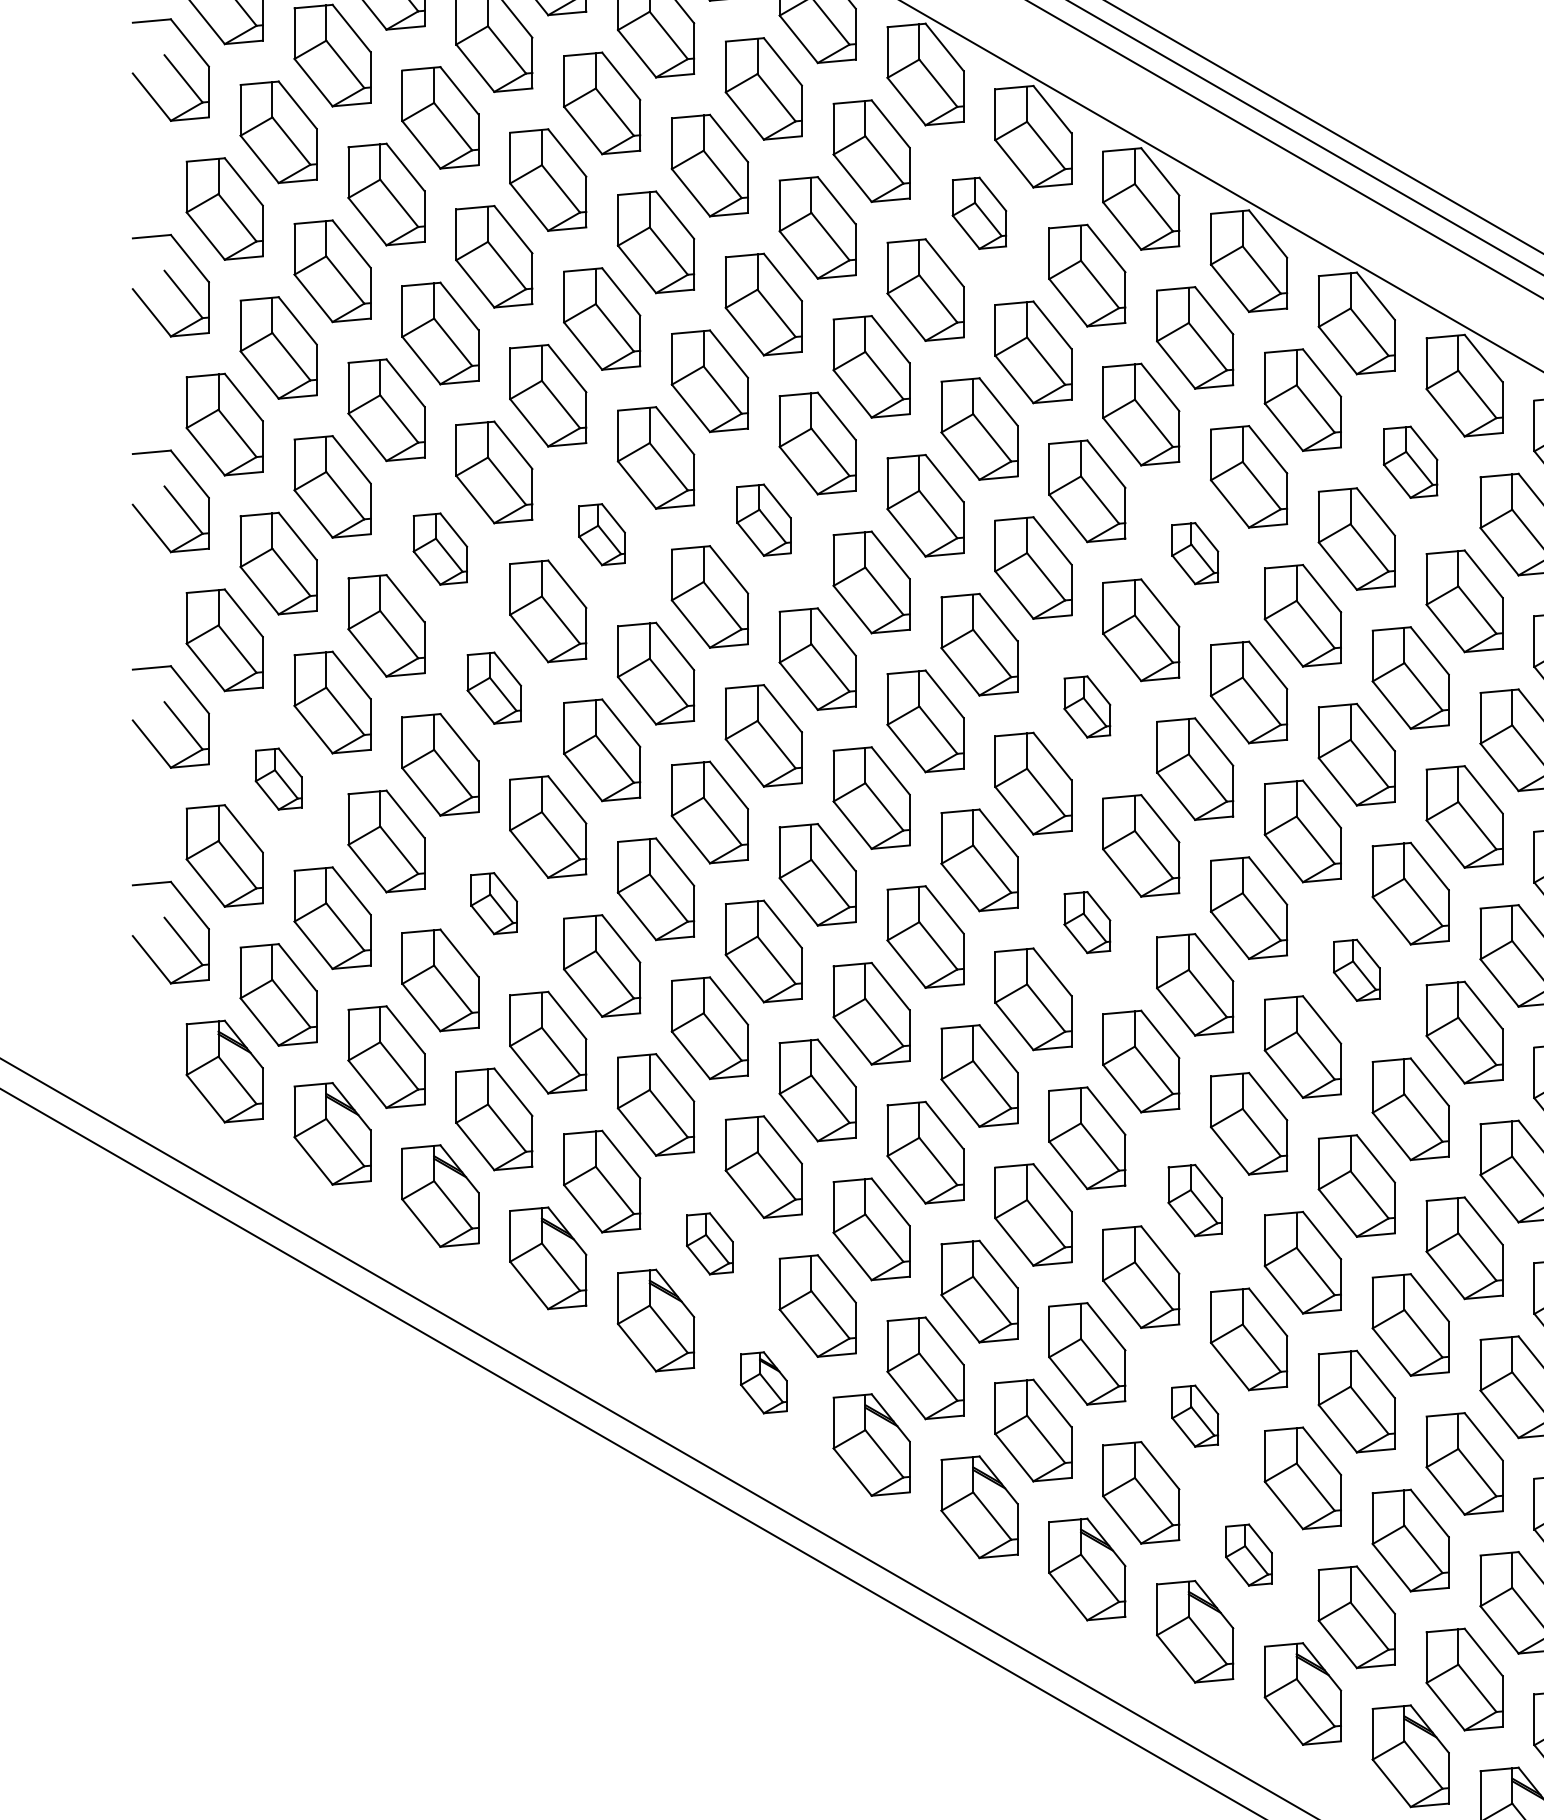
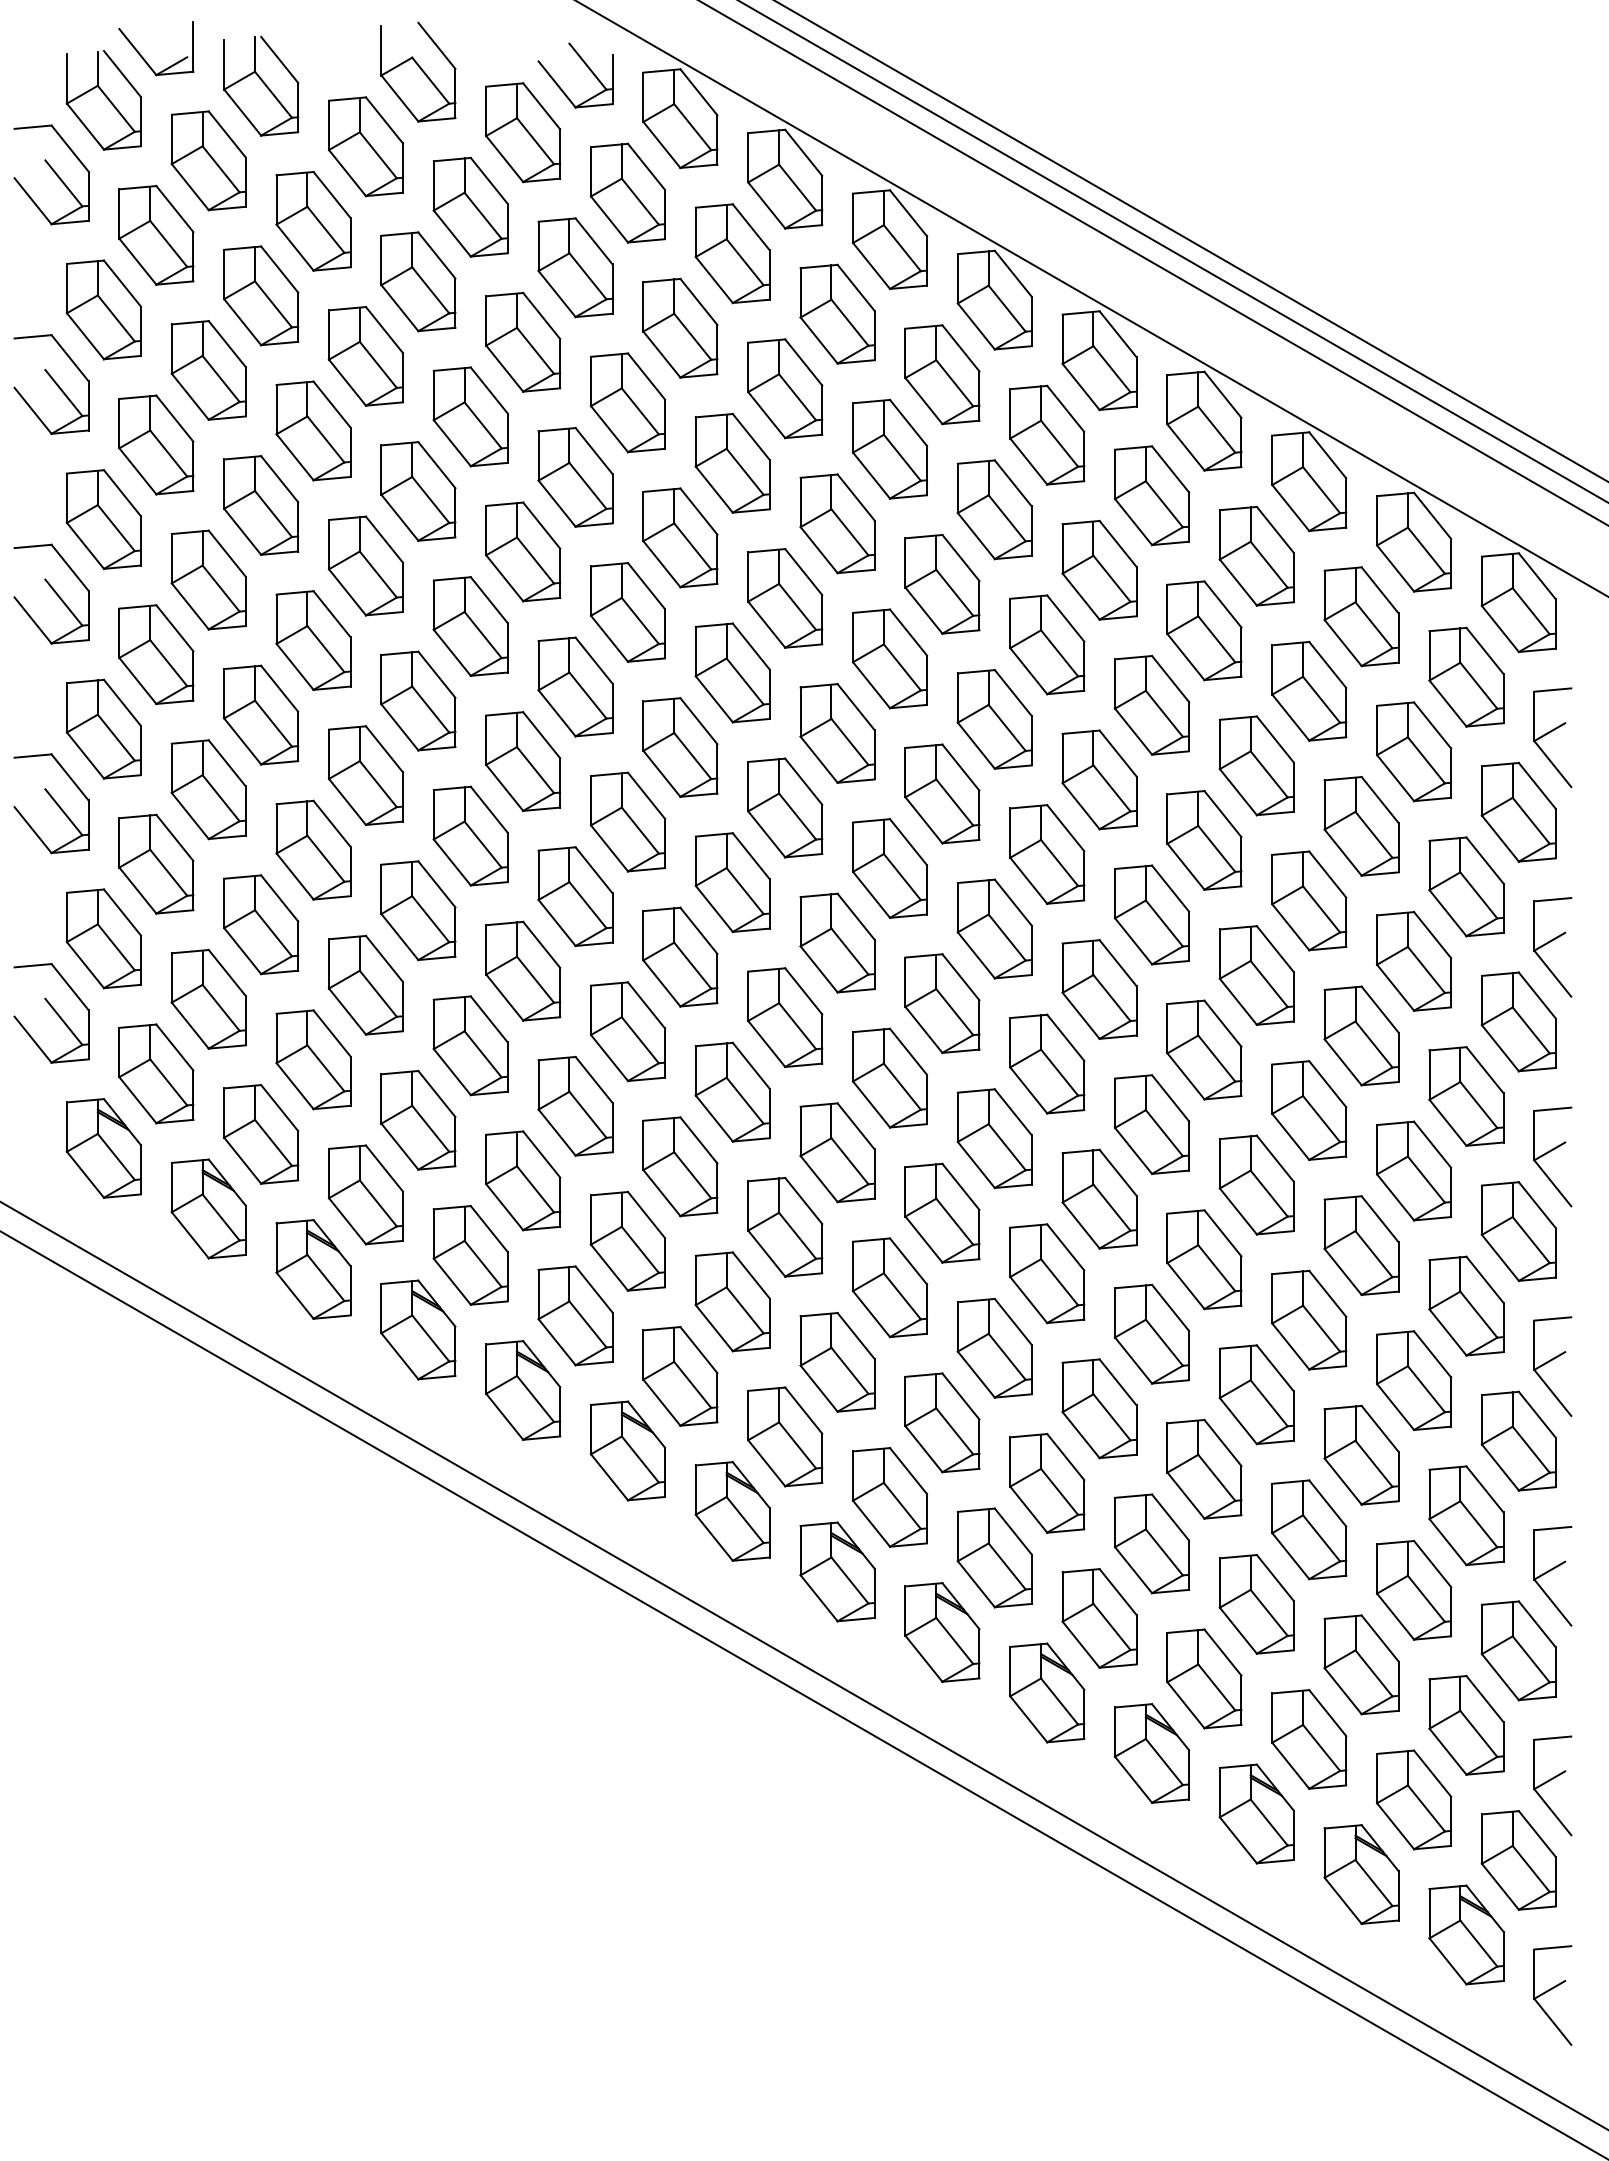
part: (979, 212) -> (837, 313), size x1.43
part: (1410, 461) -> (1256, 555), size x1.43
part: (763, 520) -> (627, 612), size x1.43
part: (601, 534) -> (470, 626), size x1.67
part: (440, 549) -> (313, 640), size x1.43
part: (1195, 553) -> (1047, 644), size x1.67
part: (493, 687) -> (365, 775), size x1.43
part: (1087, 706) -> (942, 793), size x1.67
part: (278, 778) -> (156, 863), size x1.67
part: (493, 902) -> (365, 984), size x1.67
part: (1087, 922) -> (942, 1003), size x1.67
part: (1356, 969) -> (1204, 1049), size x1.67
part: (1195, 1200) -> (1047, 1273), size x1.43
part: (709, 1243) -> (575, 1315), size x1.67
part: (763, 1382) -> (627, 1450), size x1.67
part: (1195, 1416) -> (1047, 1483), size x1.67
part: (1248, 1555) -> (1099, 1618), size x1.67

